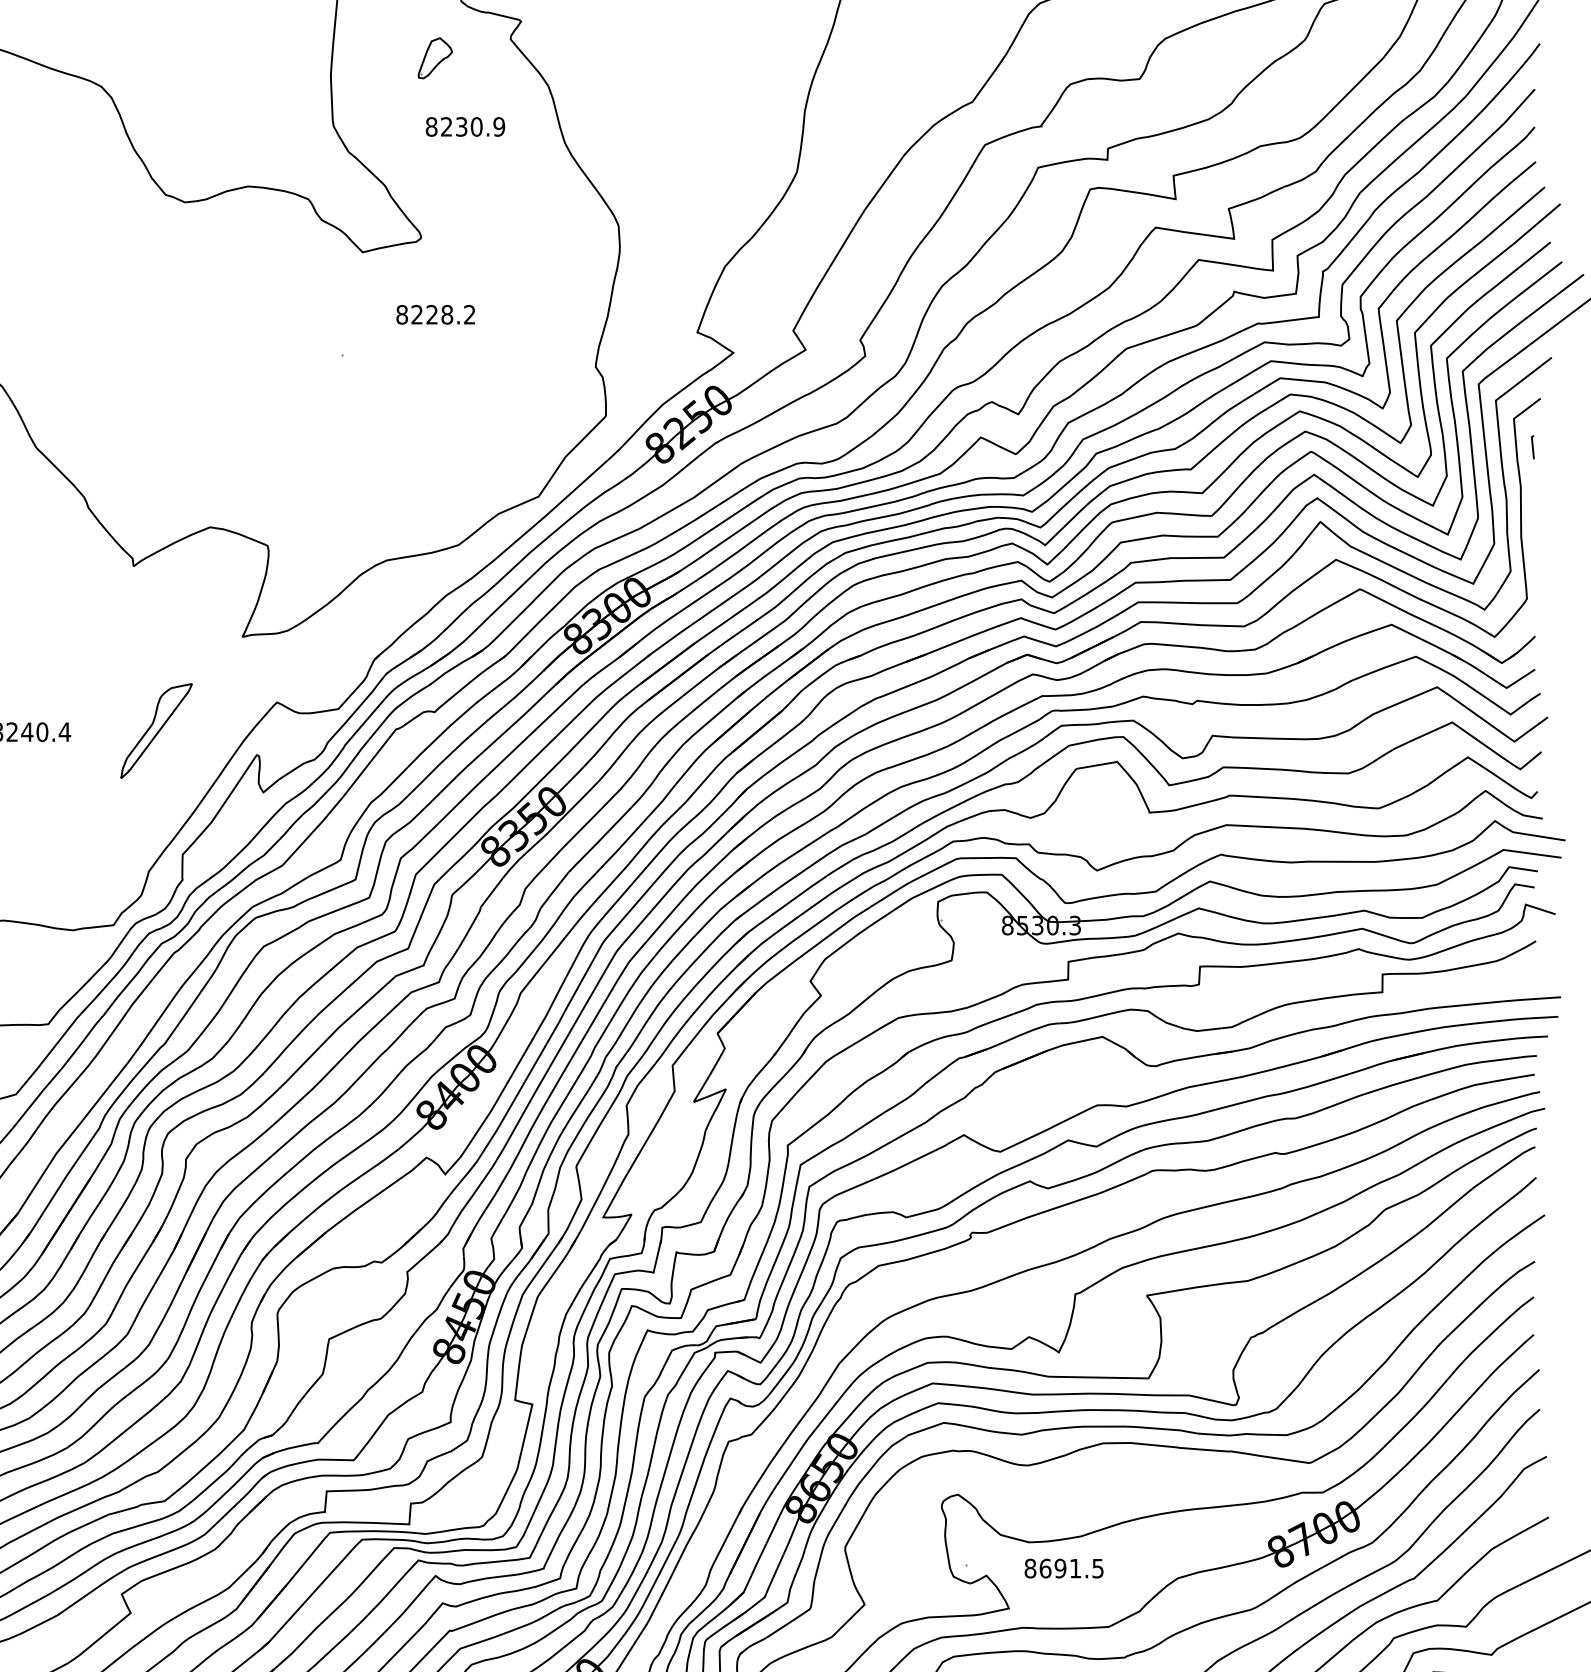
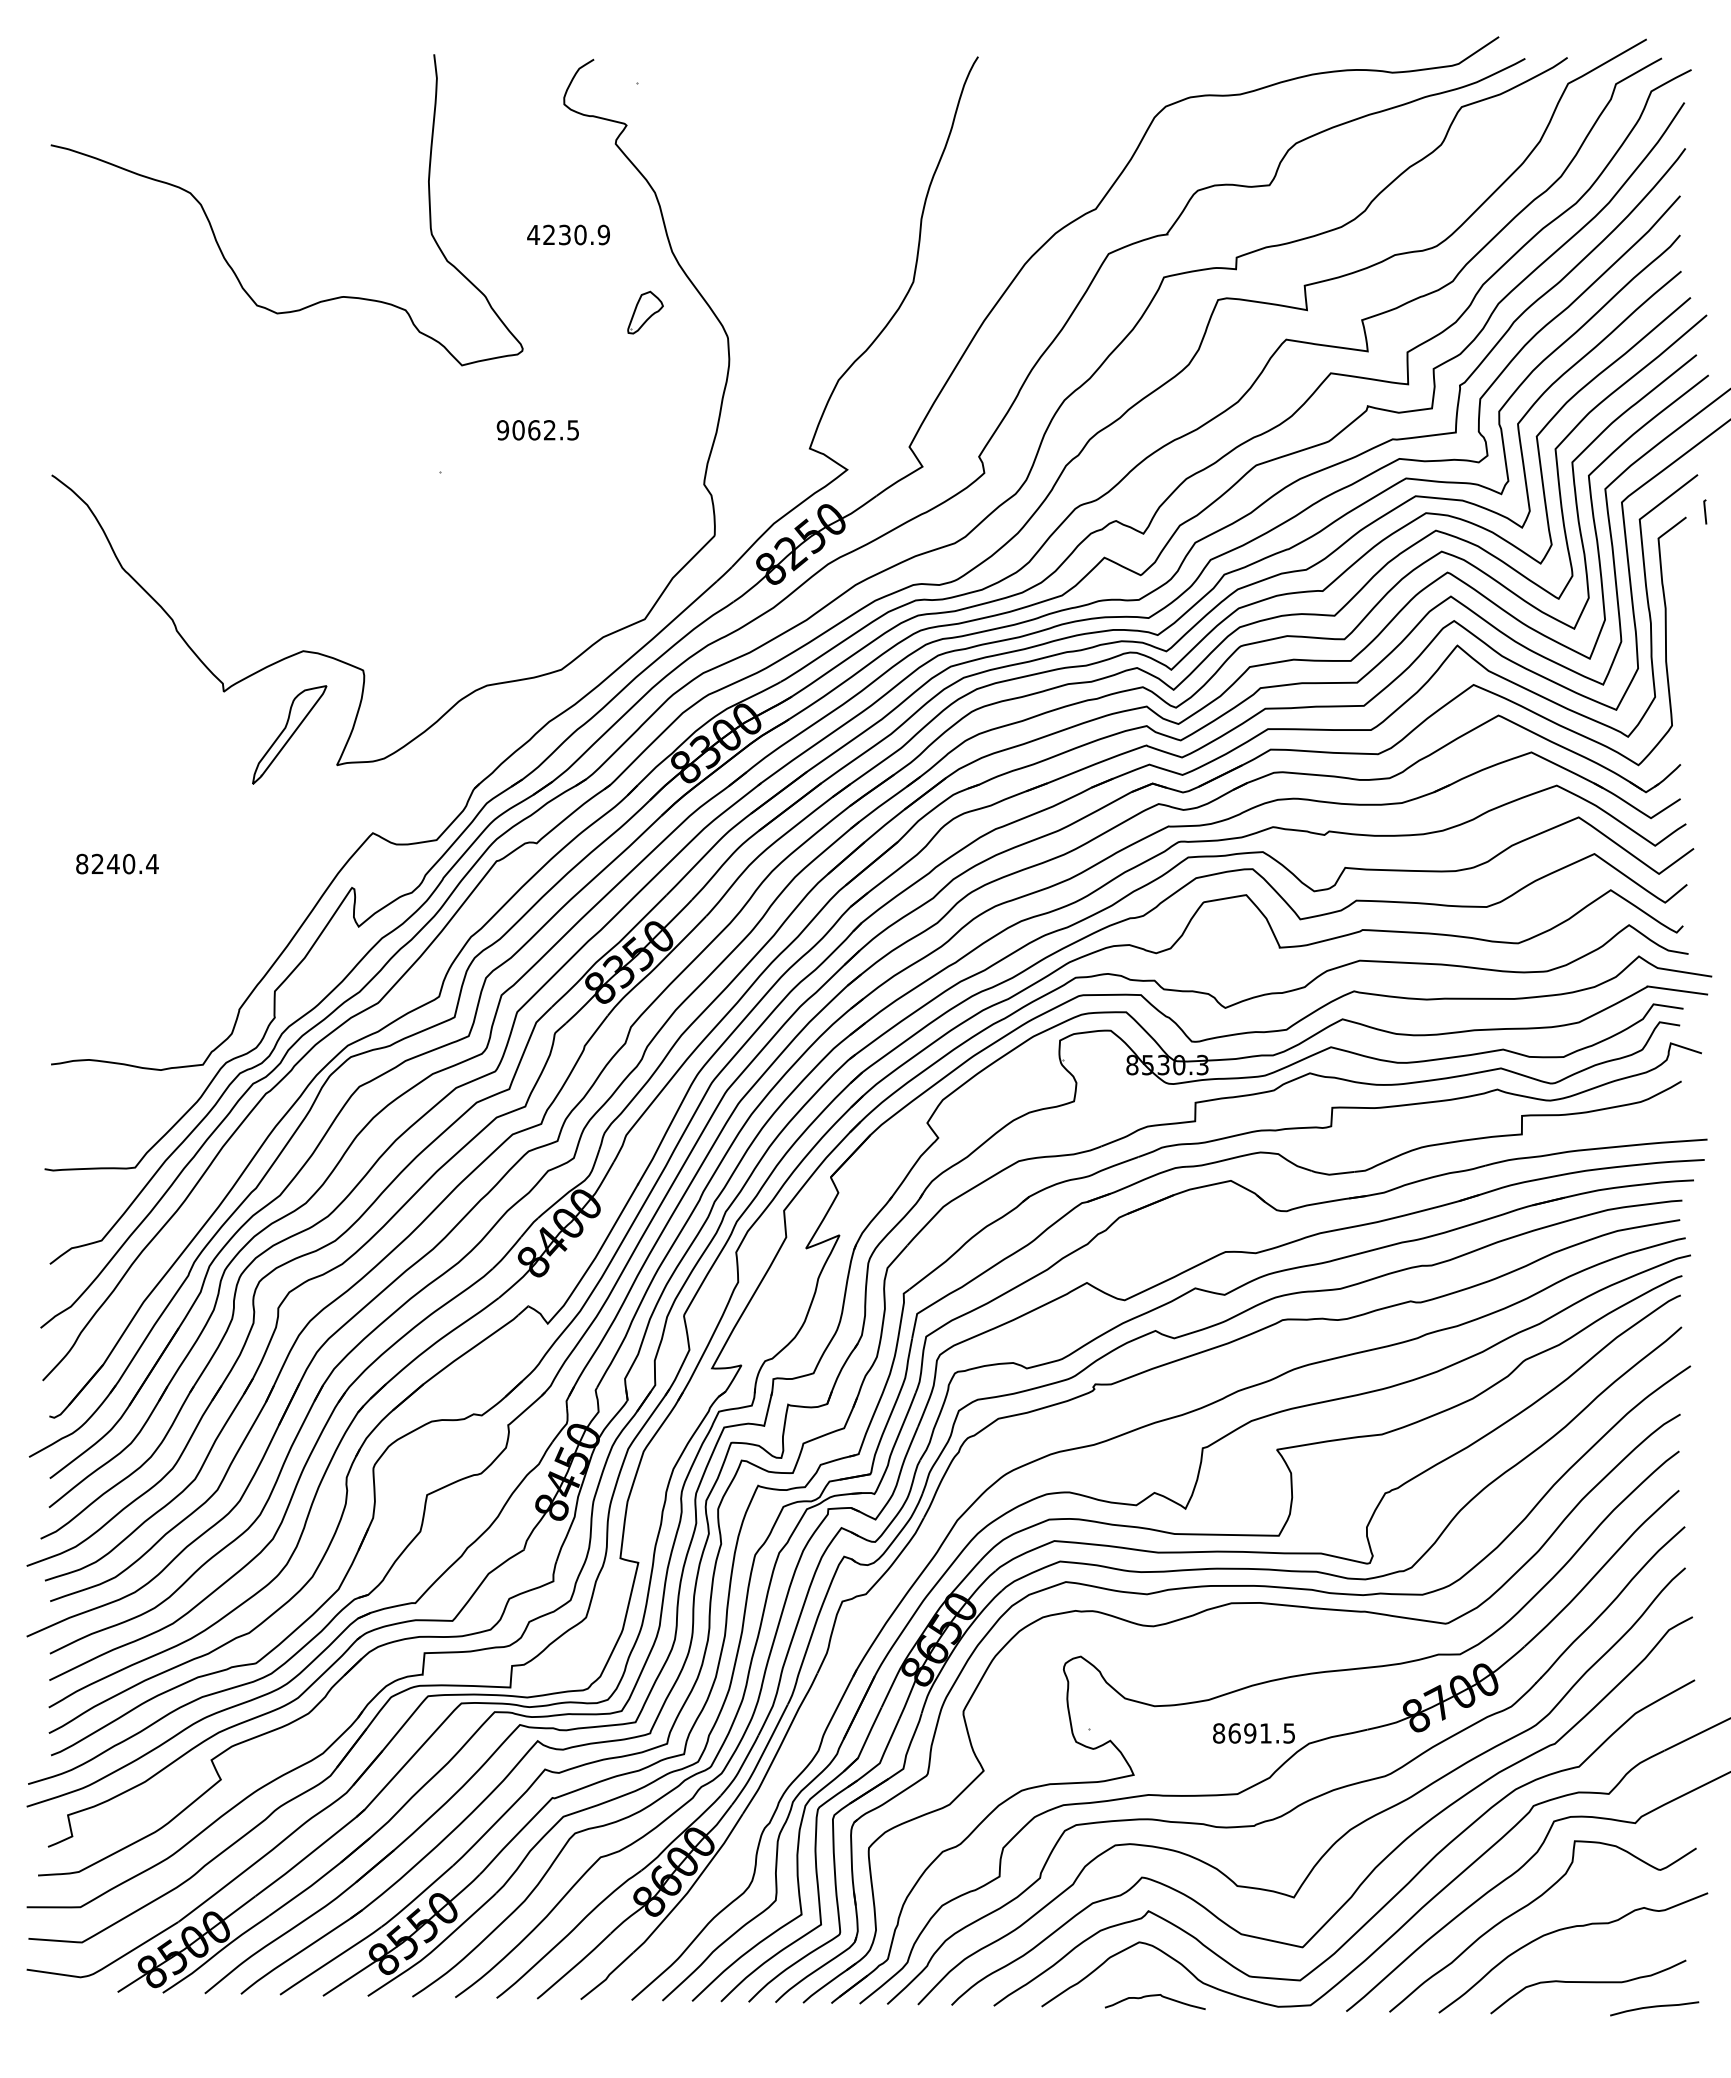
part: (435, 58) -> (645, 312), moved
text: (431, 126) -> (533, 234), 8230.9 -> 4230.9
text: (435, 315) -> (537, 430), 8228.2 -> 9062.5
line: (1533, 446) -> (1705, 511), moved
part: (156, 730) -> (289, 734), moved
text: (1063, 1568) -> (1253, 1733), moved

